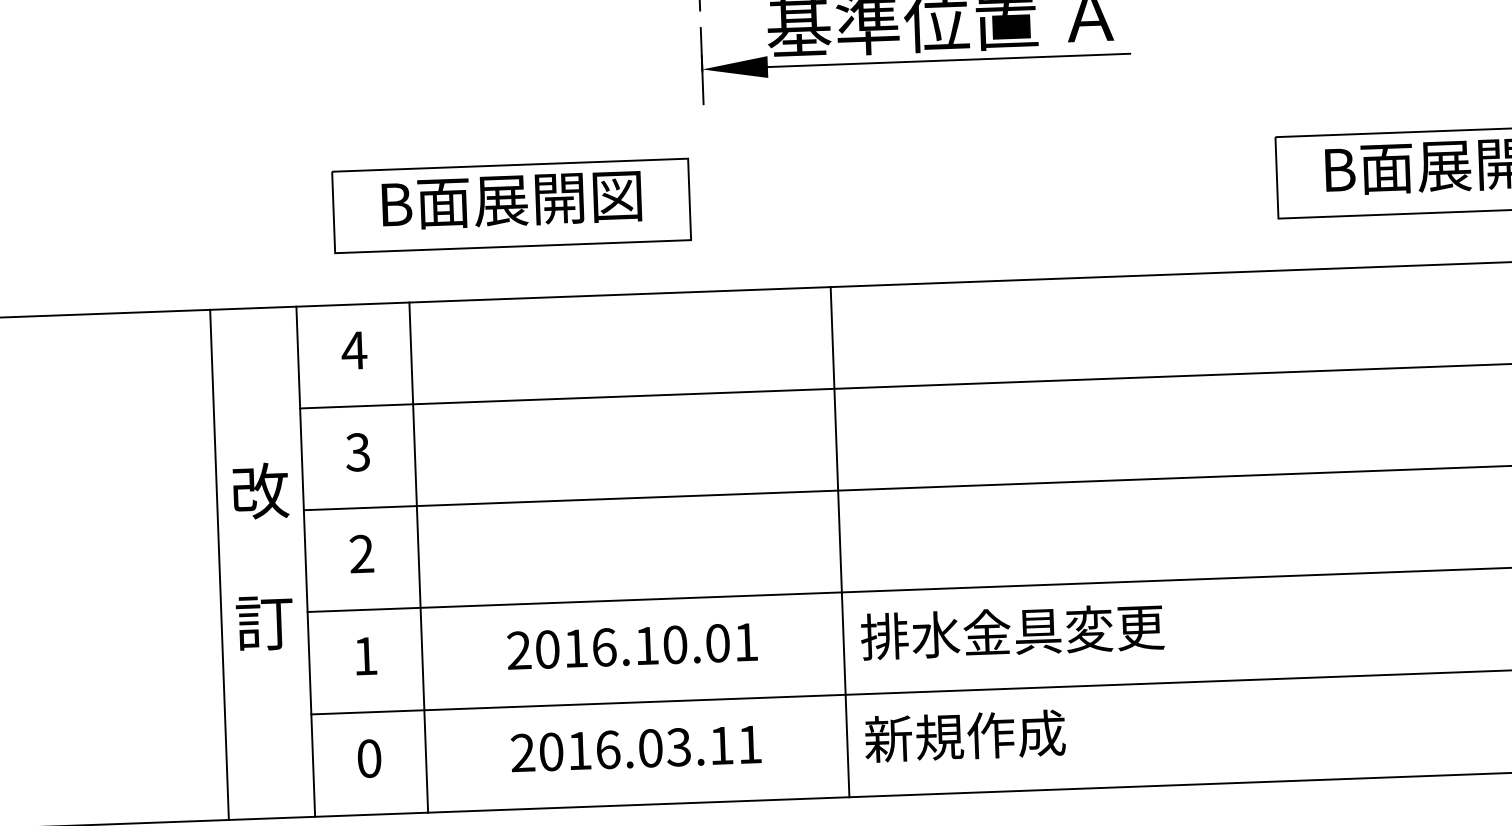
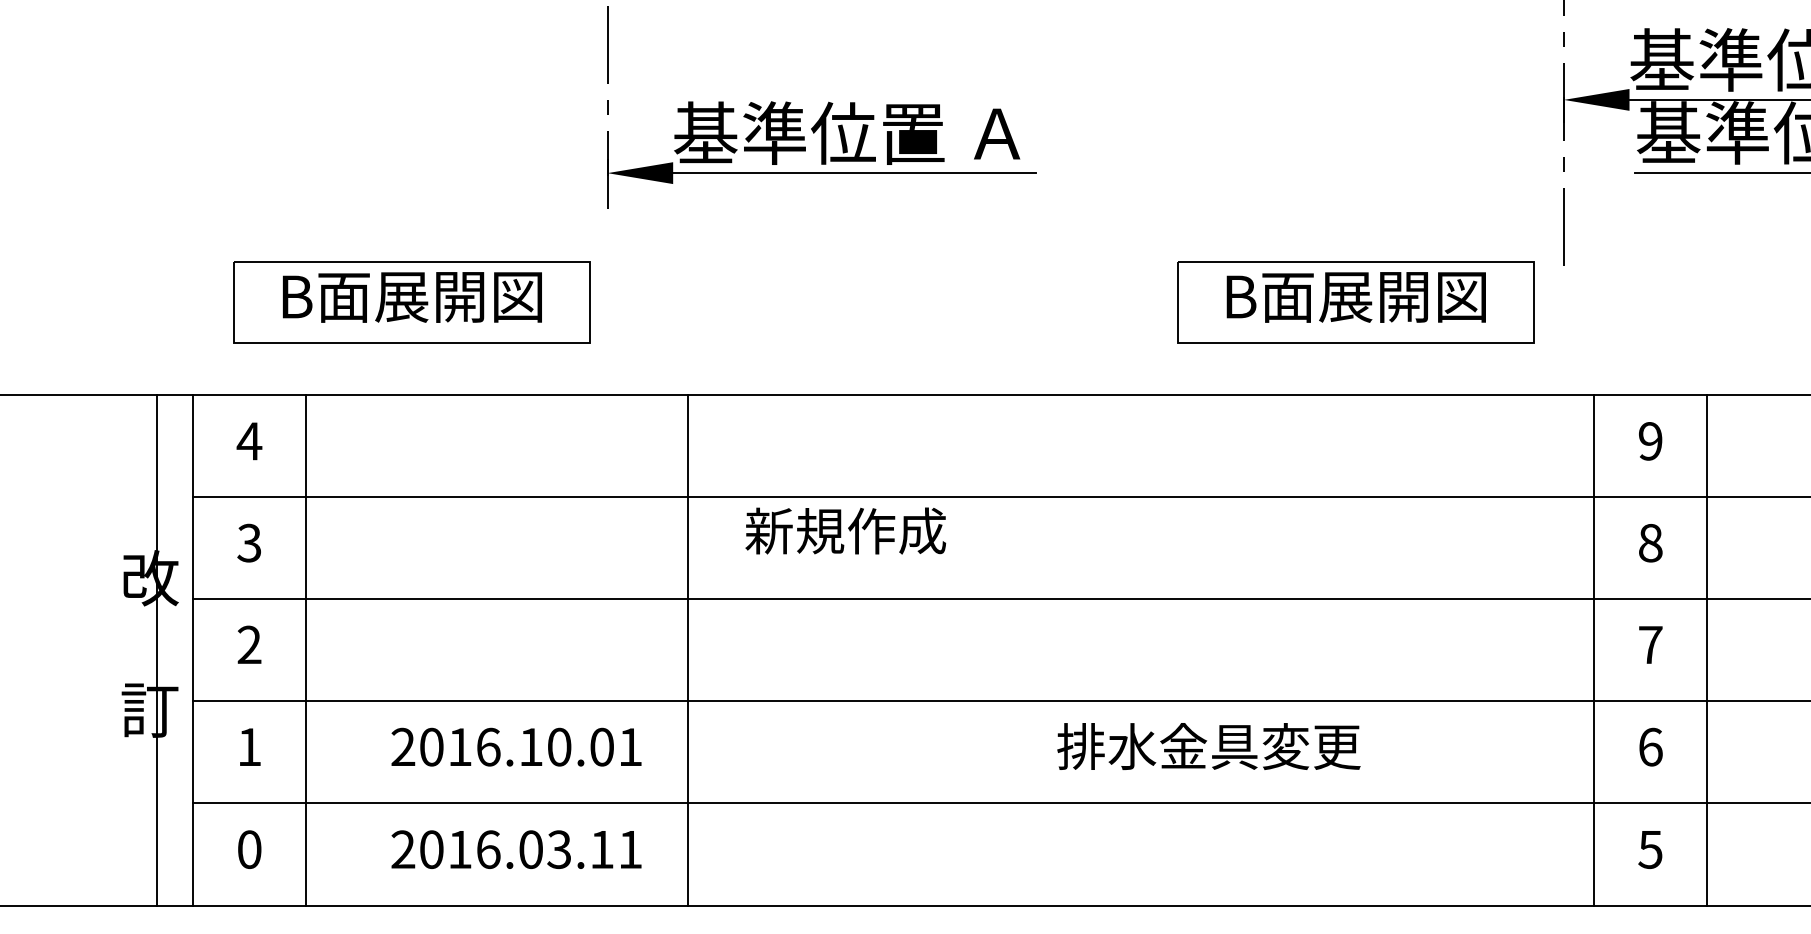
line: (839, 542) -> (687, 650), moved
line: (219, 564) -> (156, 650), moved
text: (1012, 631) -> (1208, 746), moved
text: (964, 735) -> (845, 530), moved

